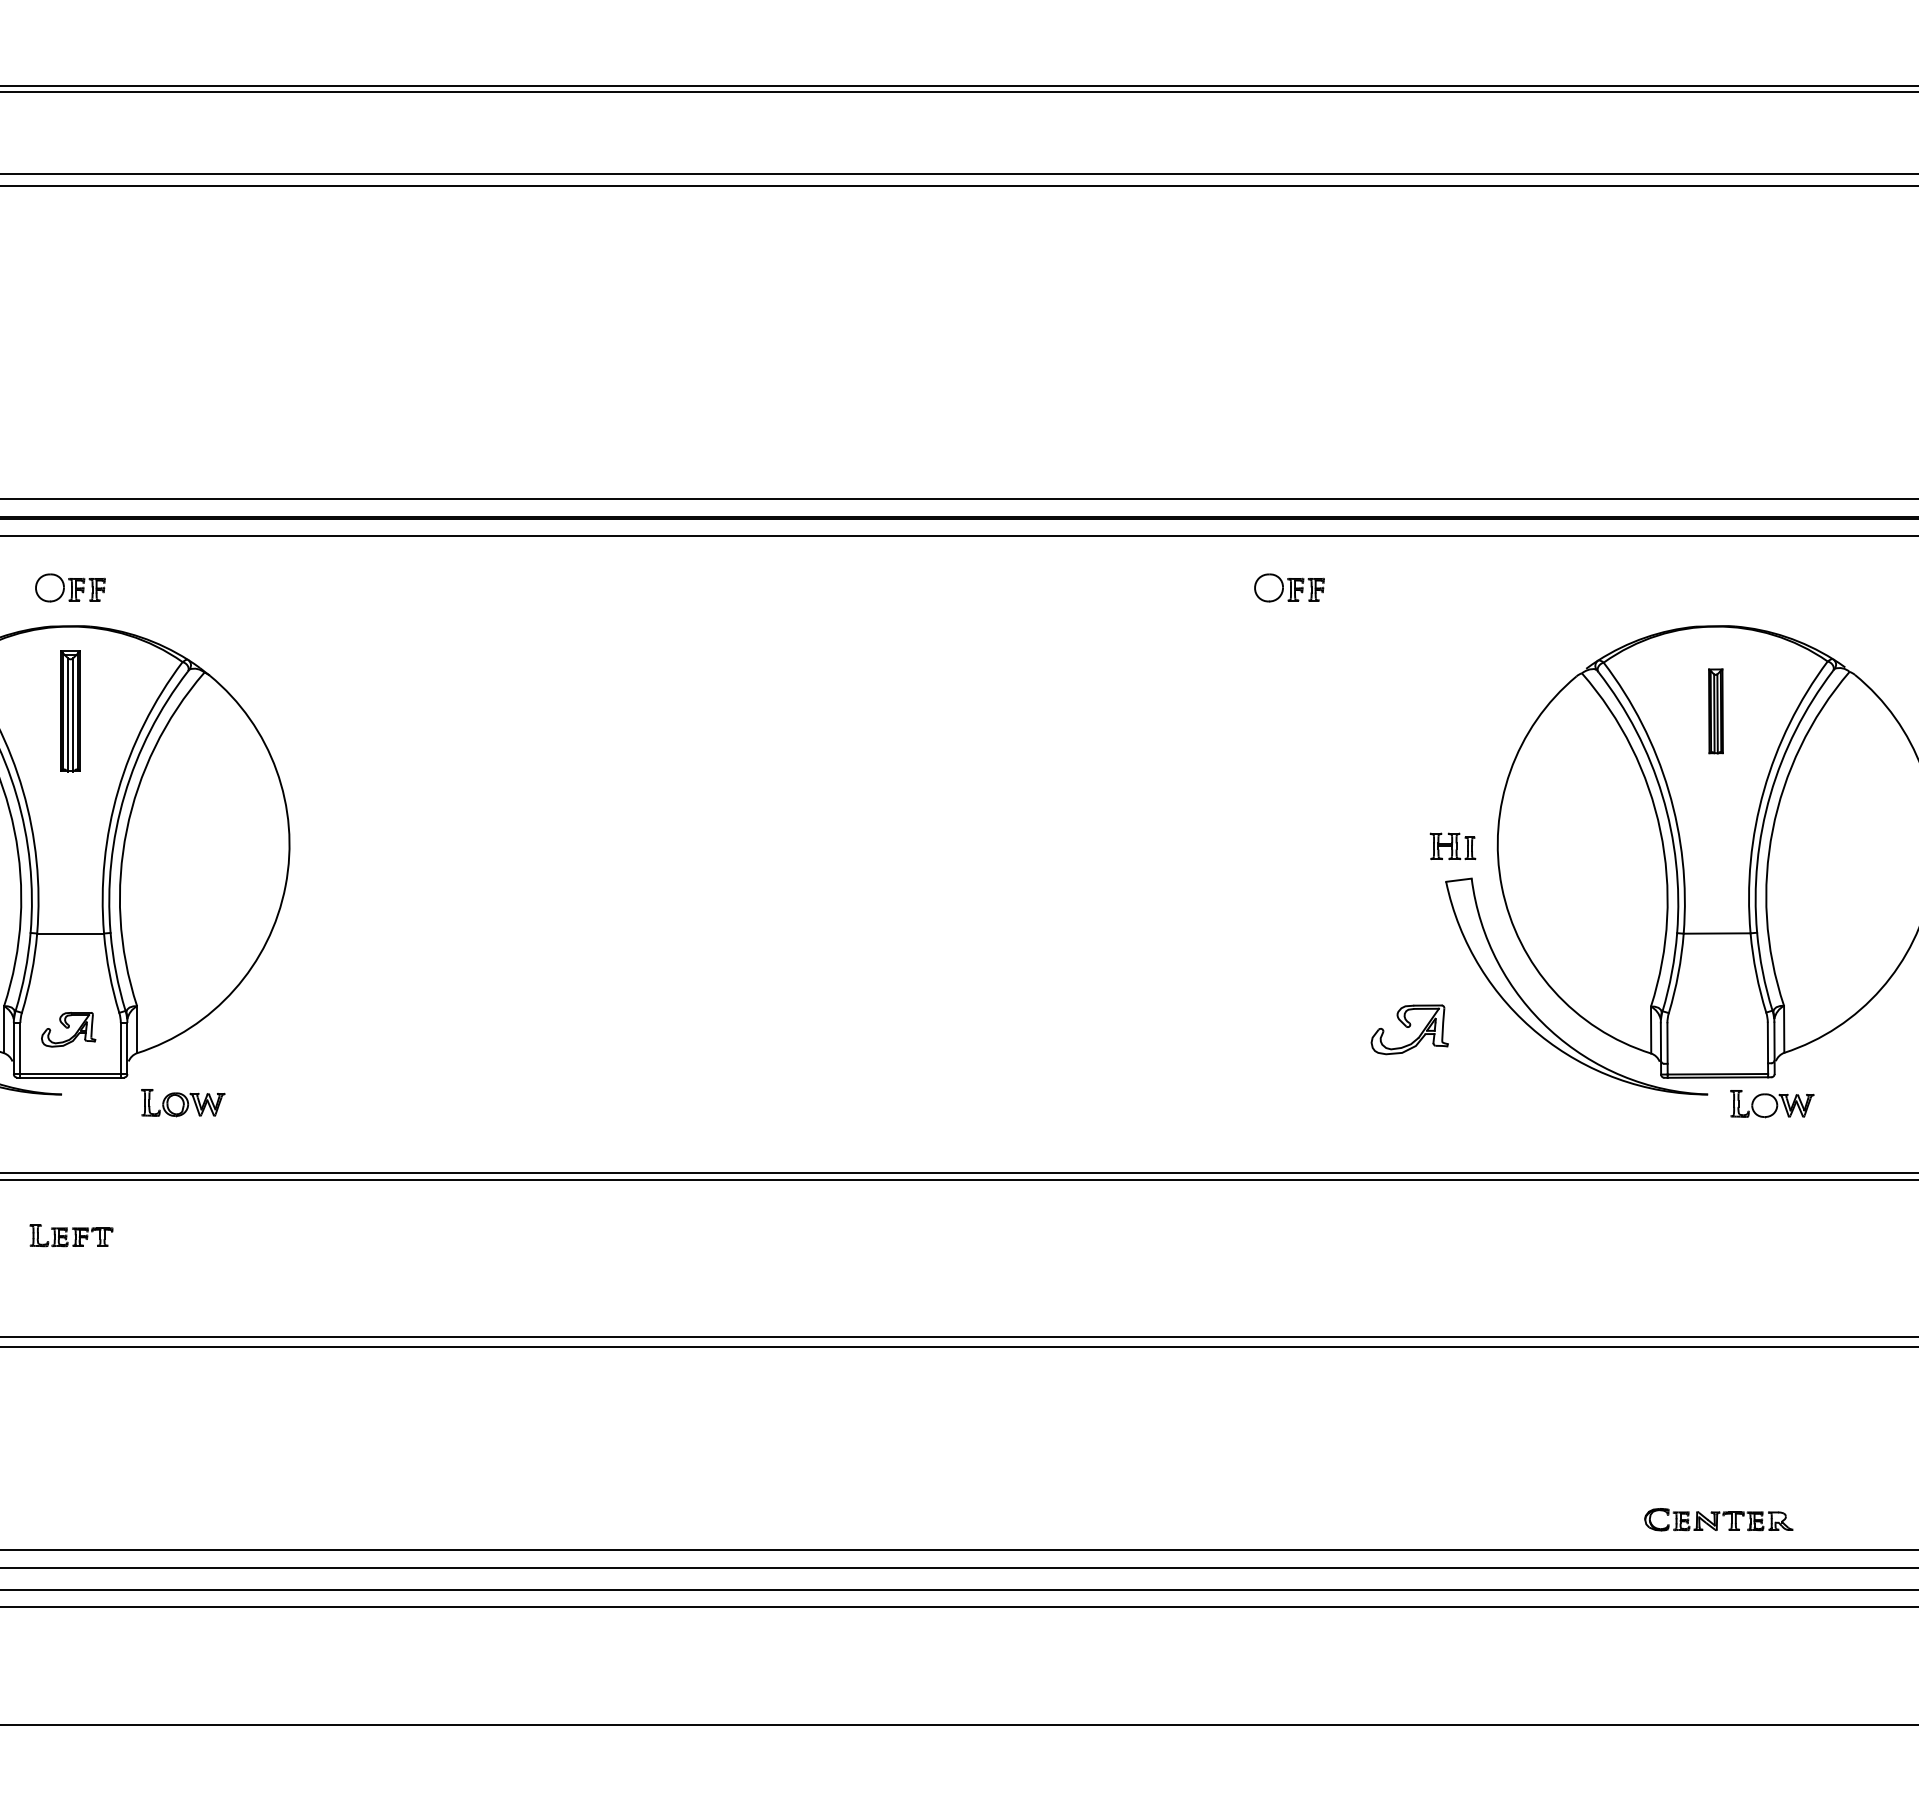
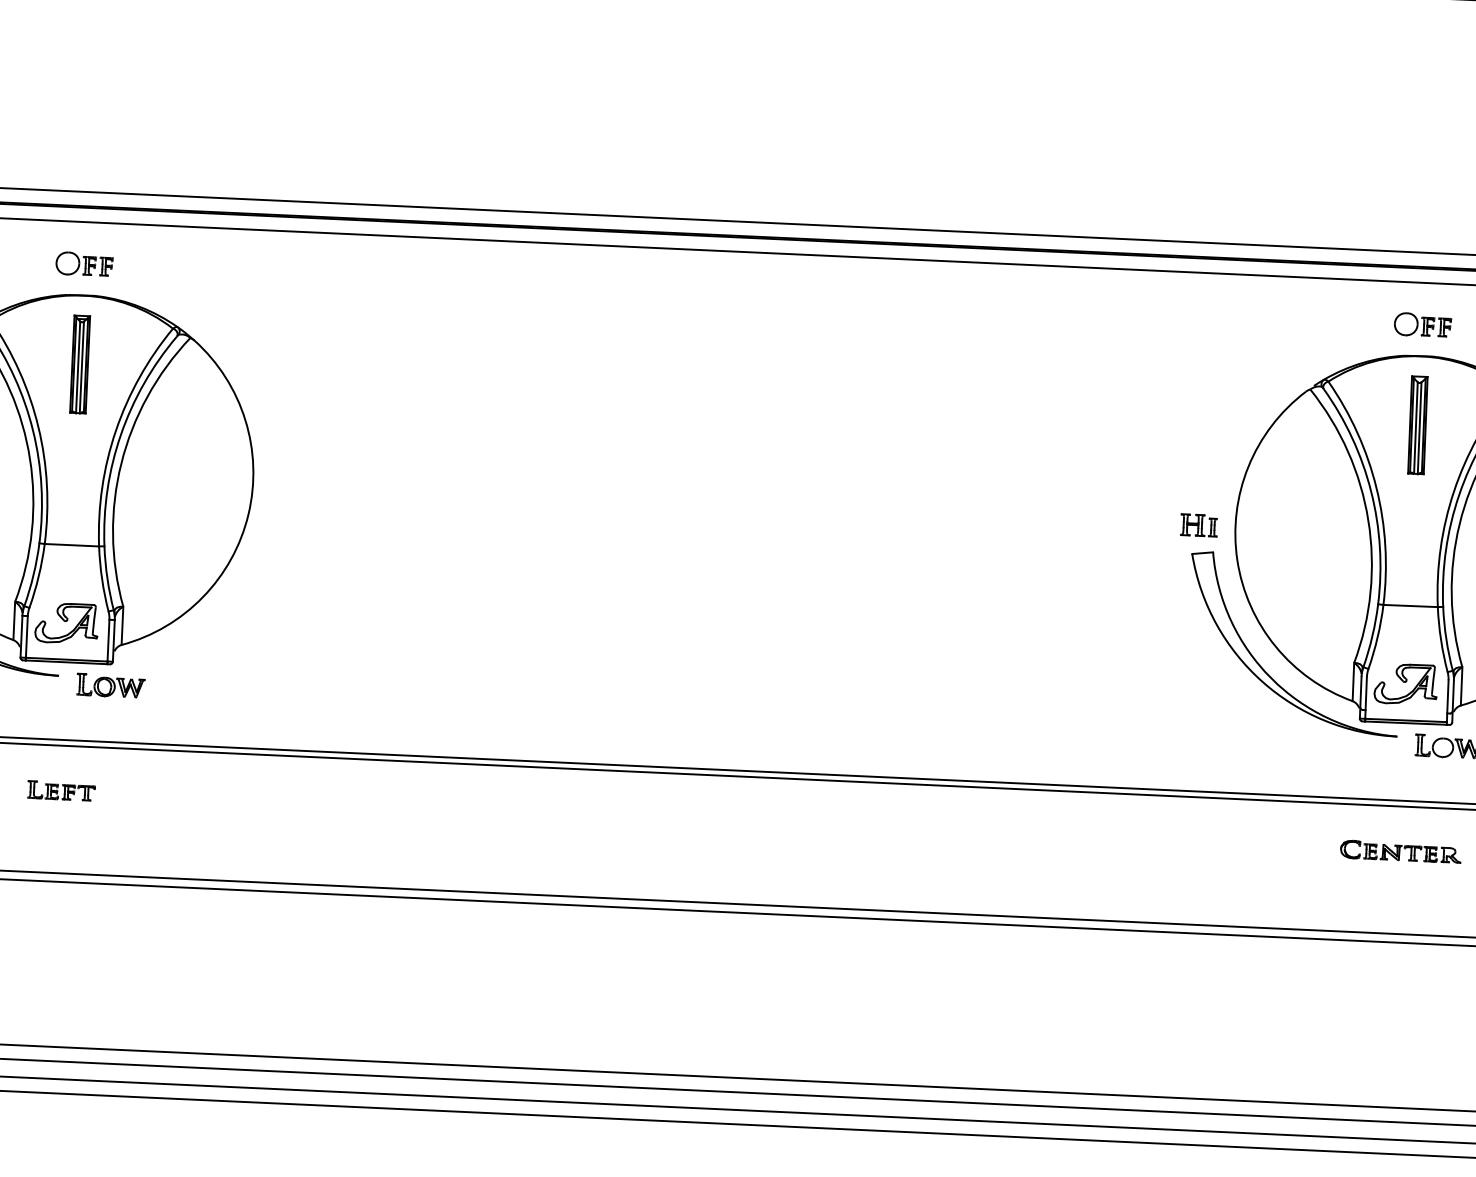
part: (1289, 587) -> (1422, 324), moved
part: (1715, 711) -> (1417, 425), size x1.43
part: (68, 1029) -> (66, 623), size x1.43
part: (1409, 1029) -> (1405, 684), moved
part: (183, 1103) -> (111, 686), moved
part: (1718, 1519) -> (1400, 851), moved

